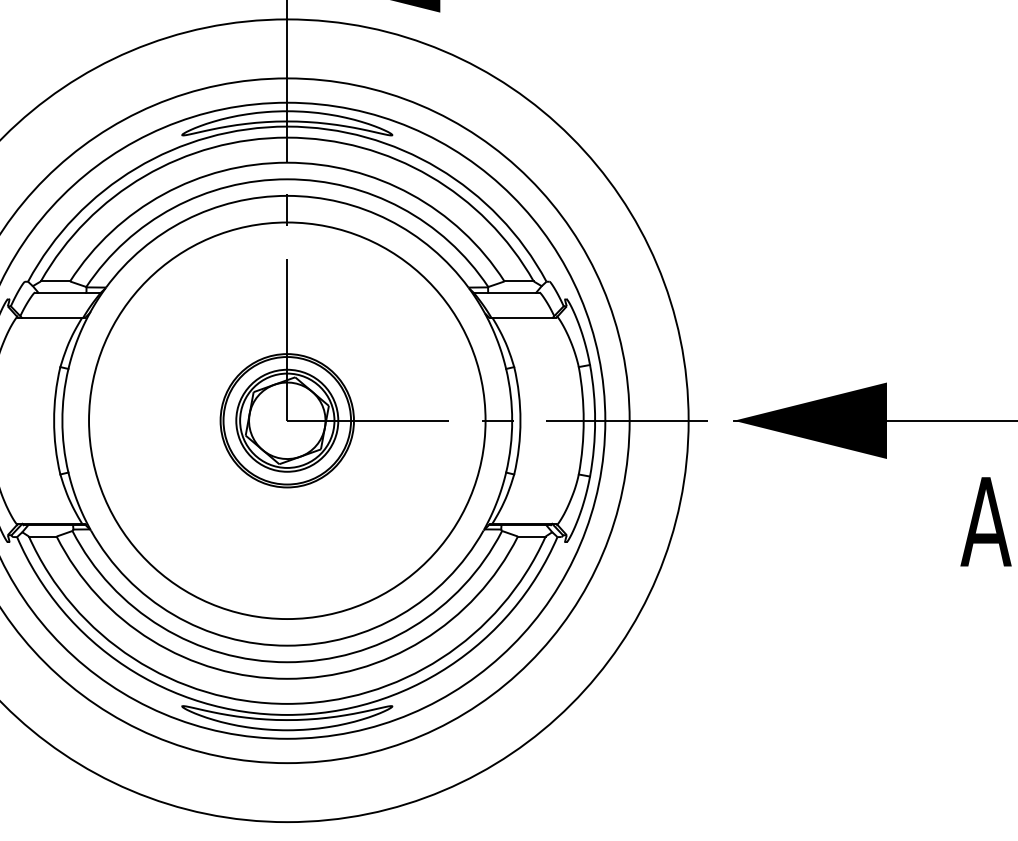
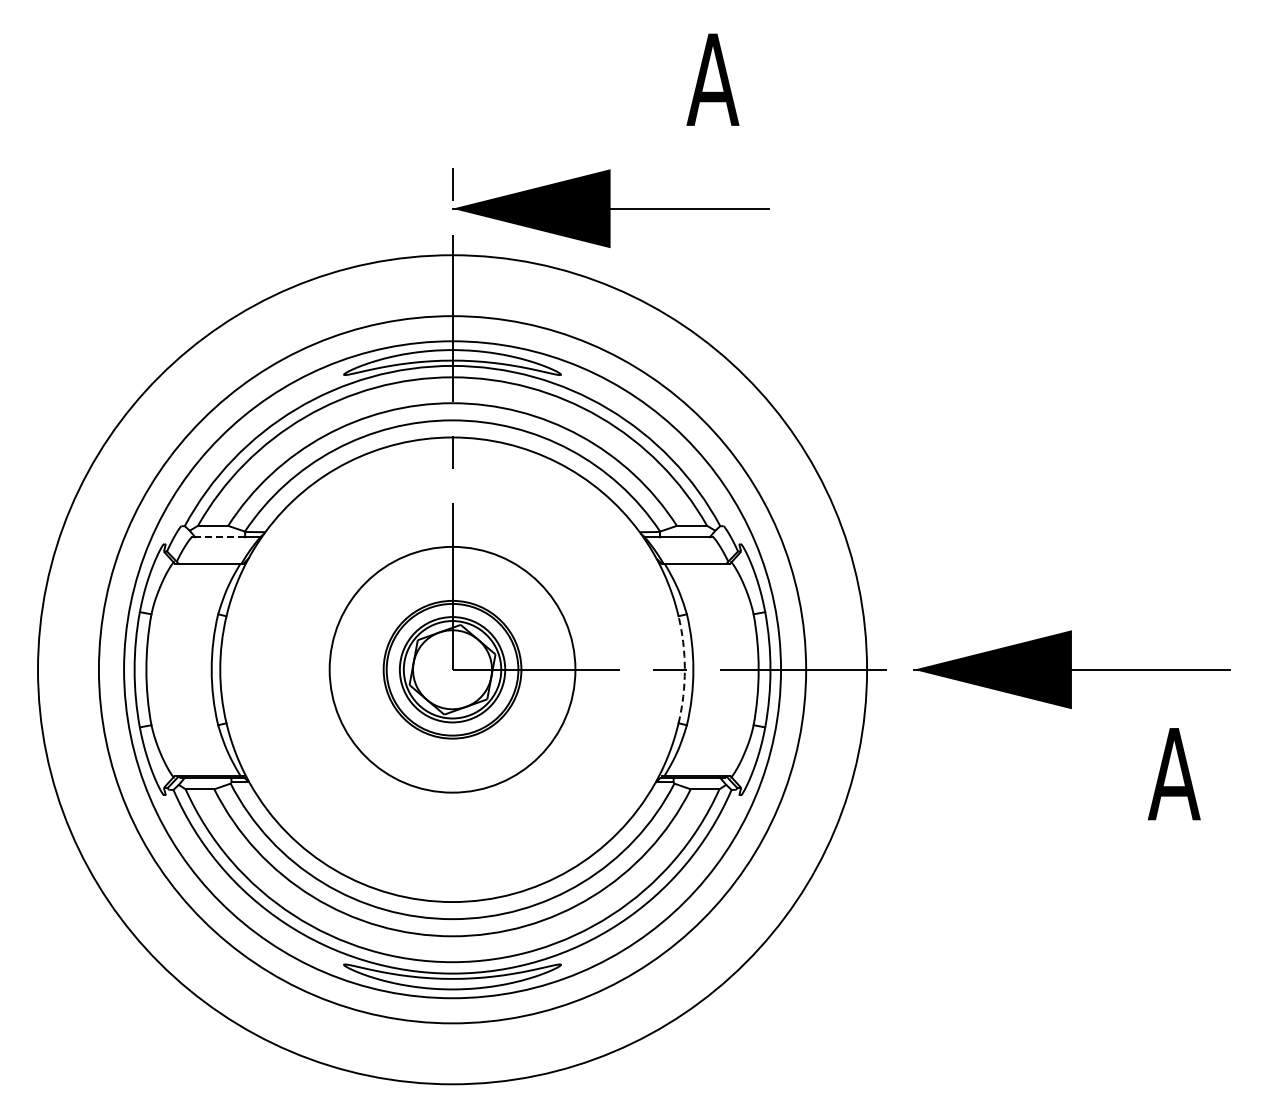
line: (62, 292) -> (220, 537), solid -> dashed
circle: (287, 420) -> (452, 669), size x0.6
arc: (511, 420) -> (684, 669), solid -> dashed

